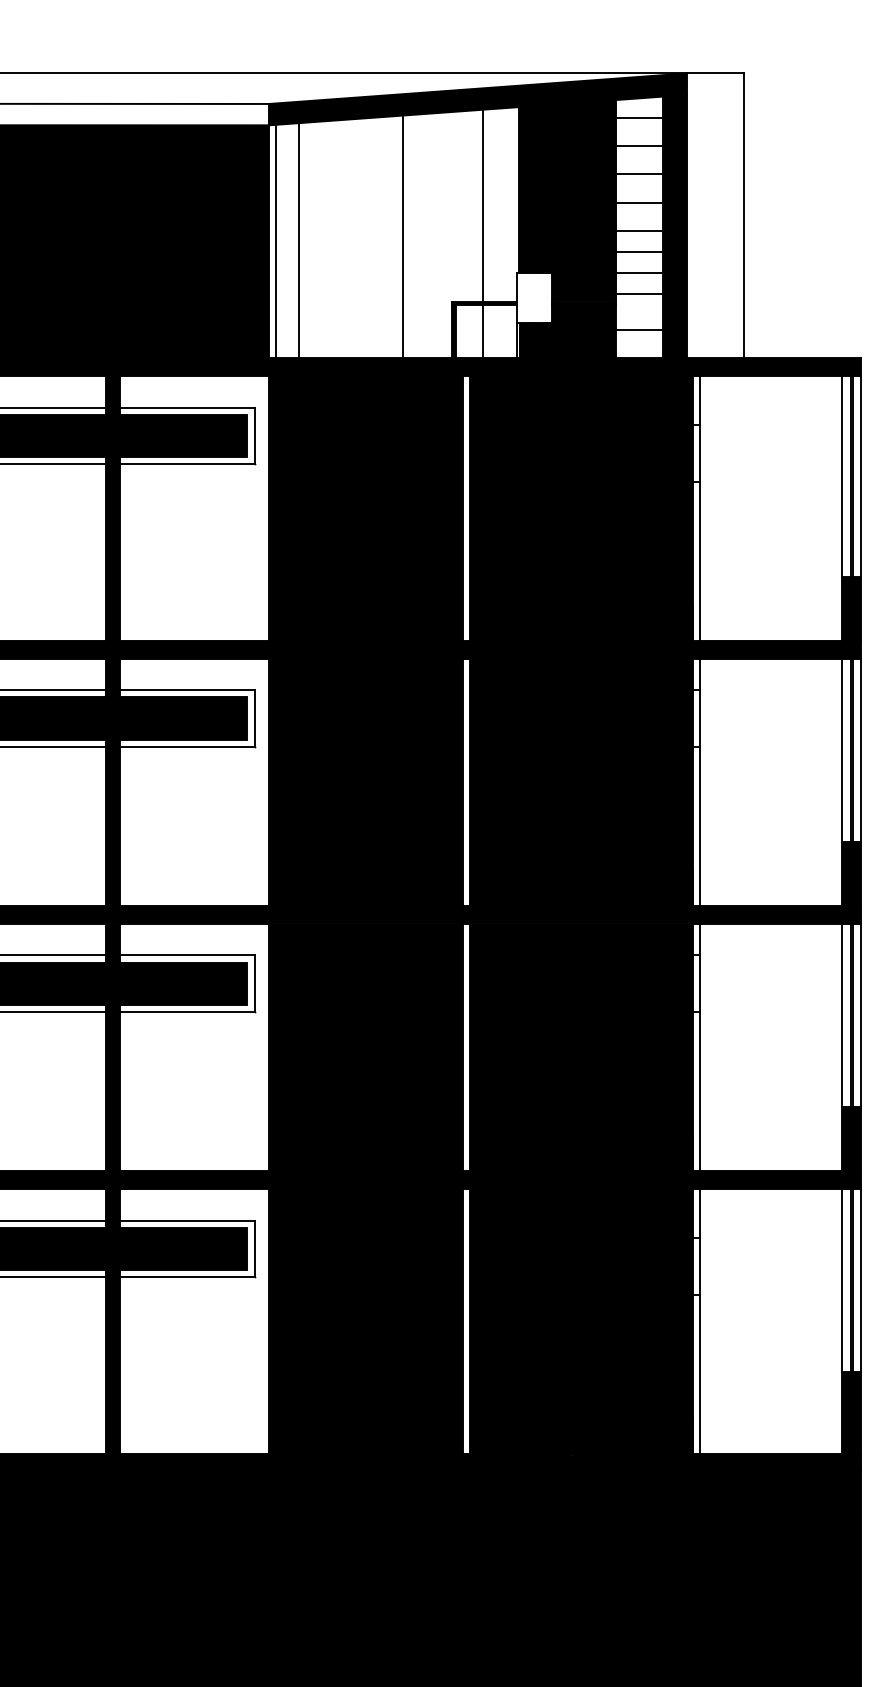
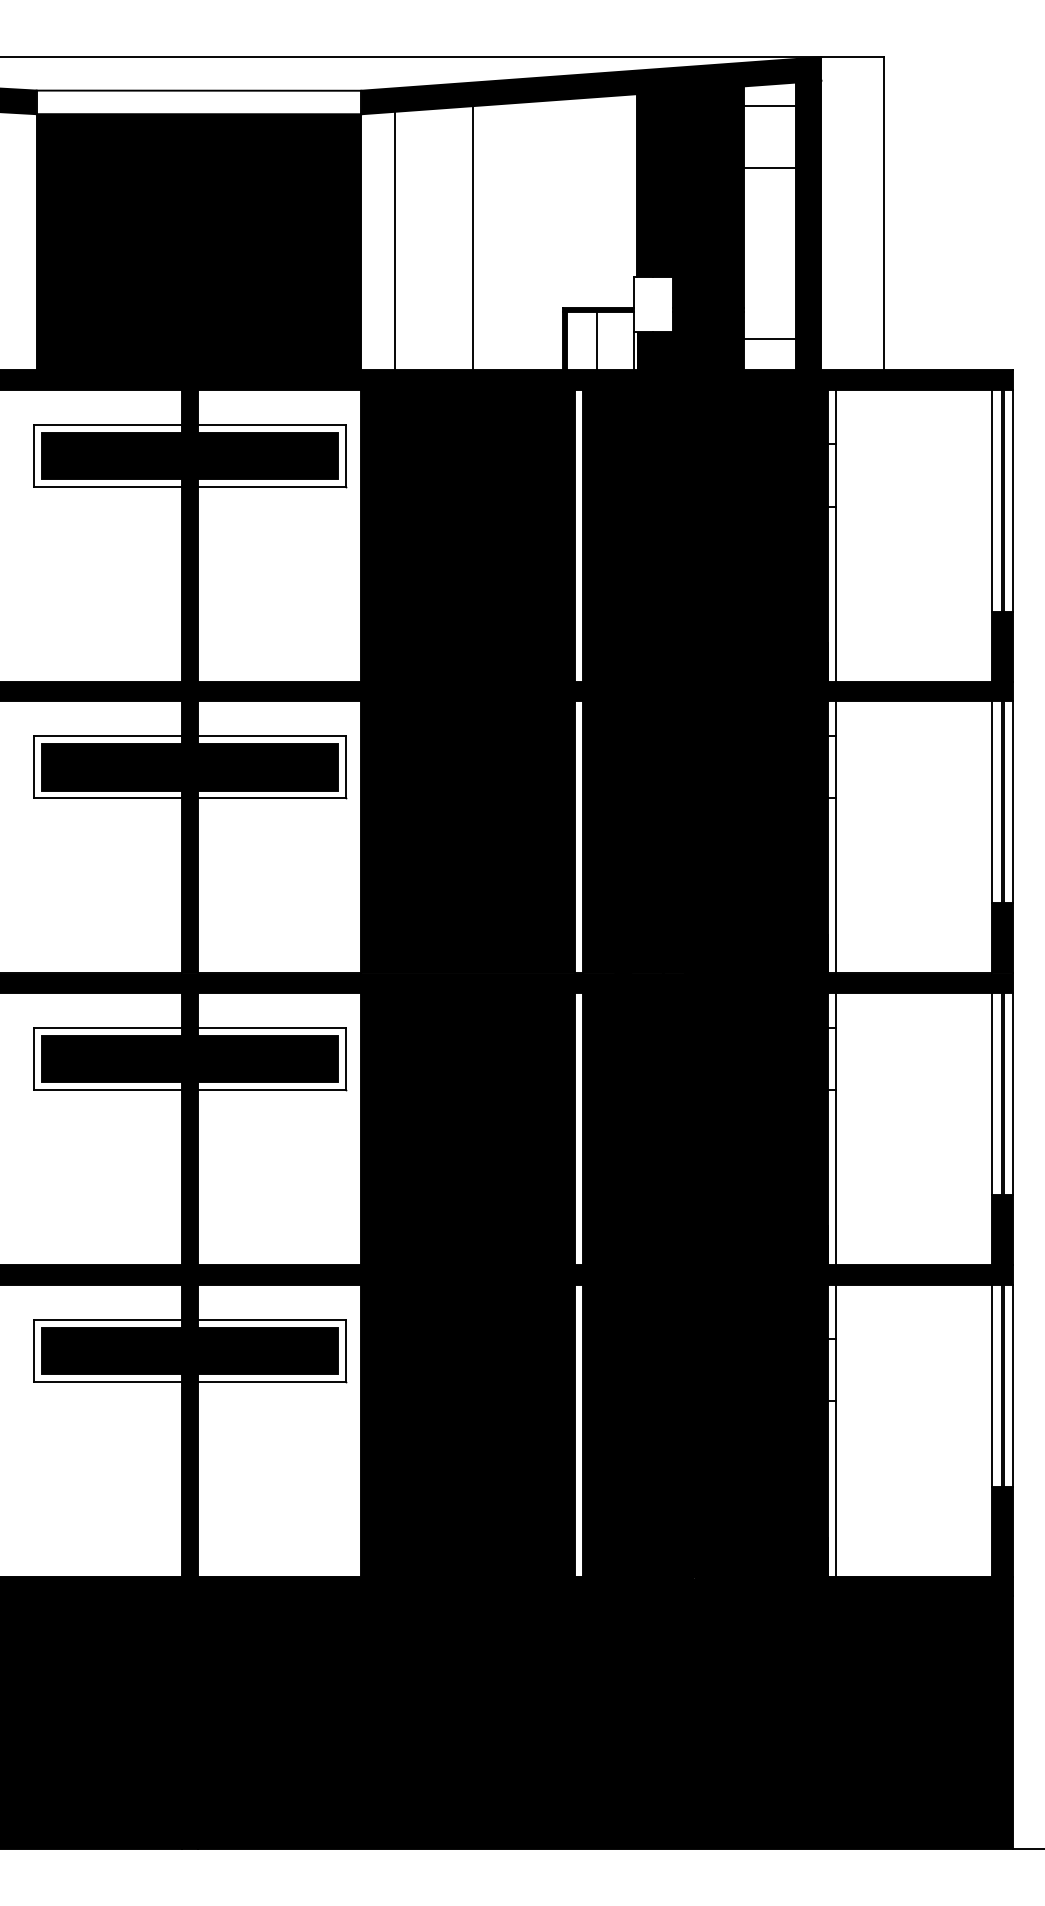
line: (639, 146) -> (769, 137), removed
line: (639, 202) -> (769, 199), removed
line: (482, 205) -> (596, 202), removed
line: (639, 230) -> (769, 230), removed
line: (402, 236) -> (472, 236), moved
line: (276, 240) -> (369, 241), removed
line: (639, 251) -> (769, 253), removed
line: (639, 273) -> (769, 277), removed
line: (639, 294) -> (769, 300), removed

